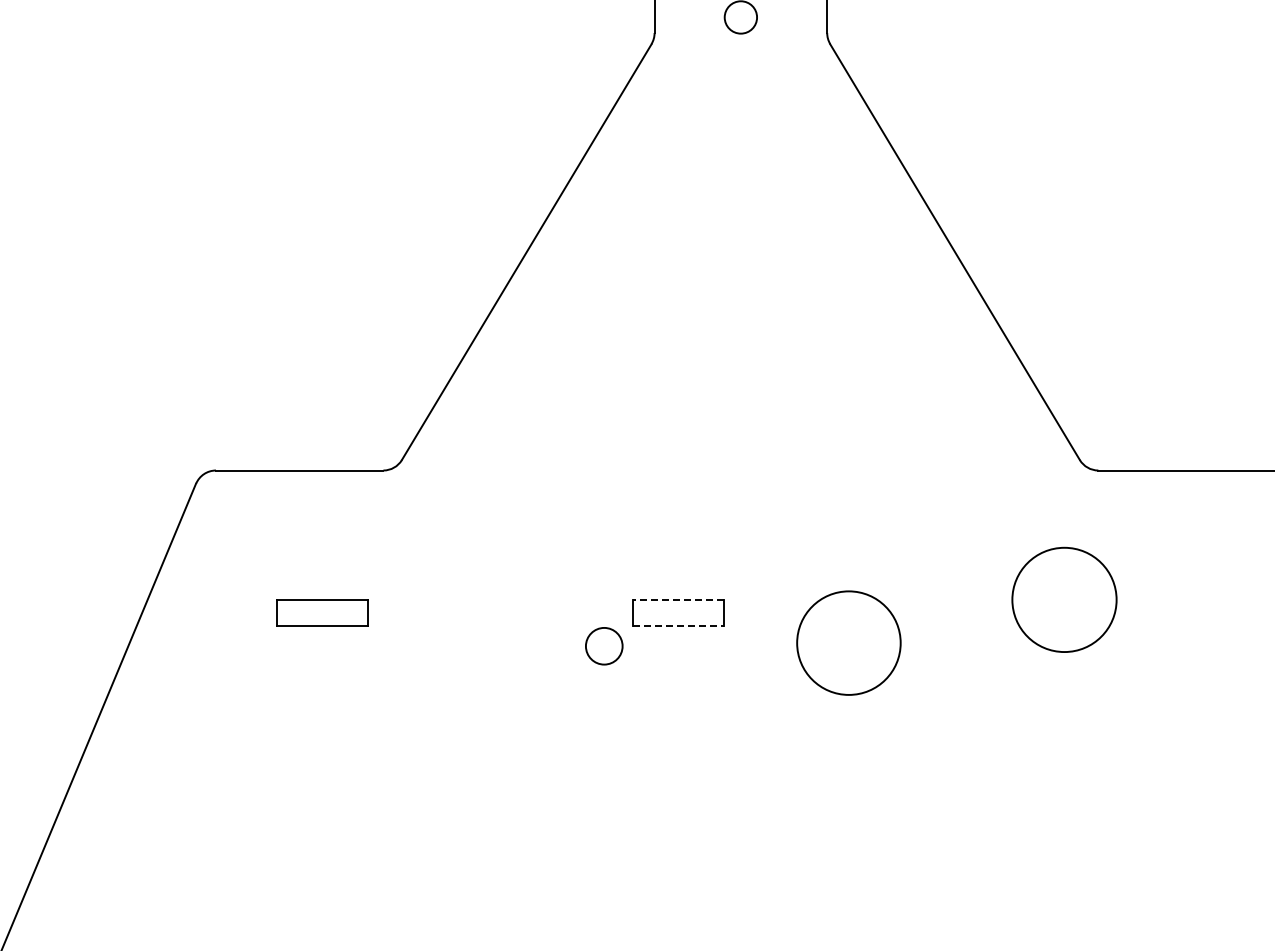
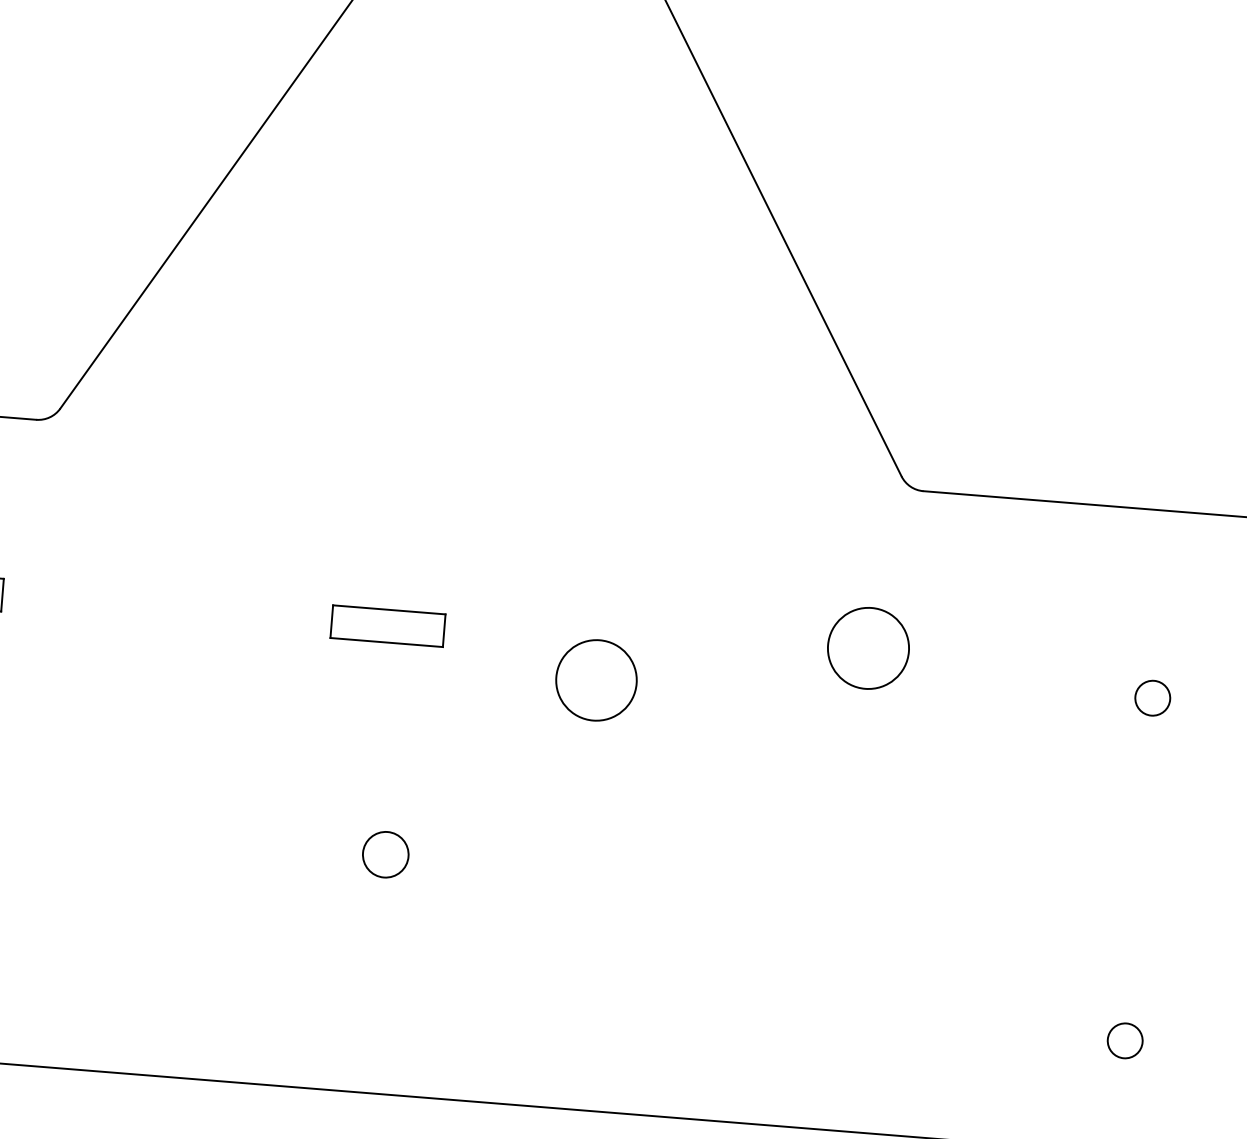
line: (677, 599) -> (388, 609), dashed -> solid
circle: (1064, 599) -> (868, 647), size x0.62
line: (678, 626) -> (386, 642), dashed -> solid
circle: (848, 642) -> (596, 679), size x0.62
circle: (604, 646) -> (386, 855), moved

